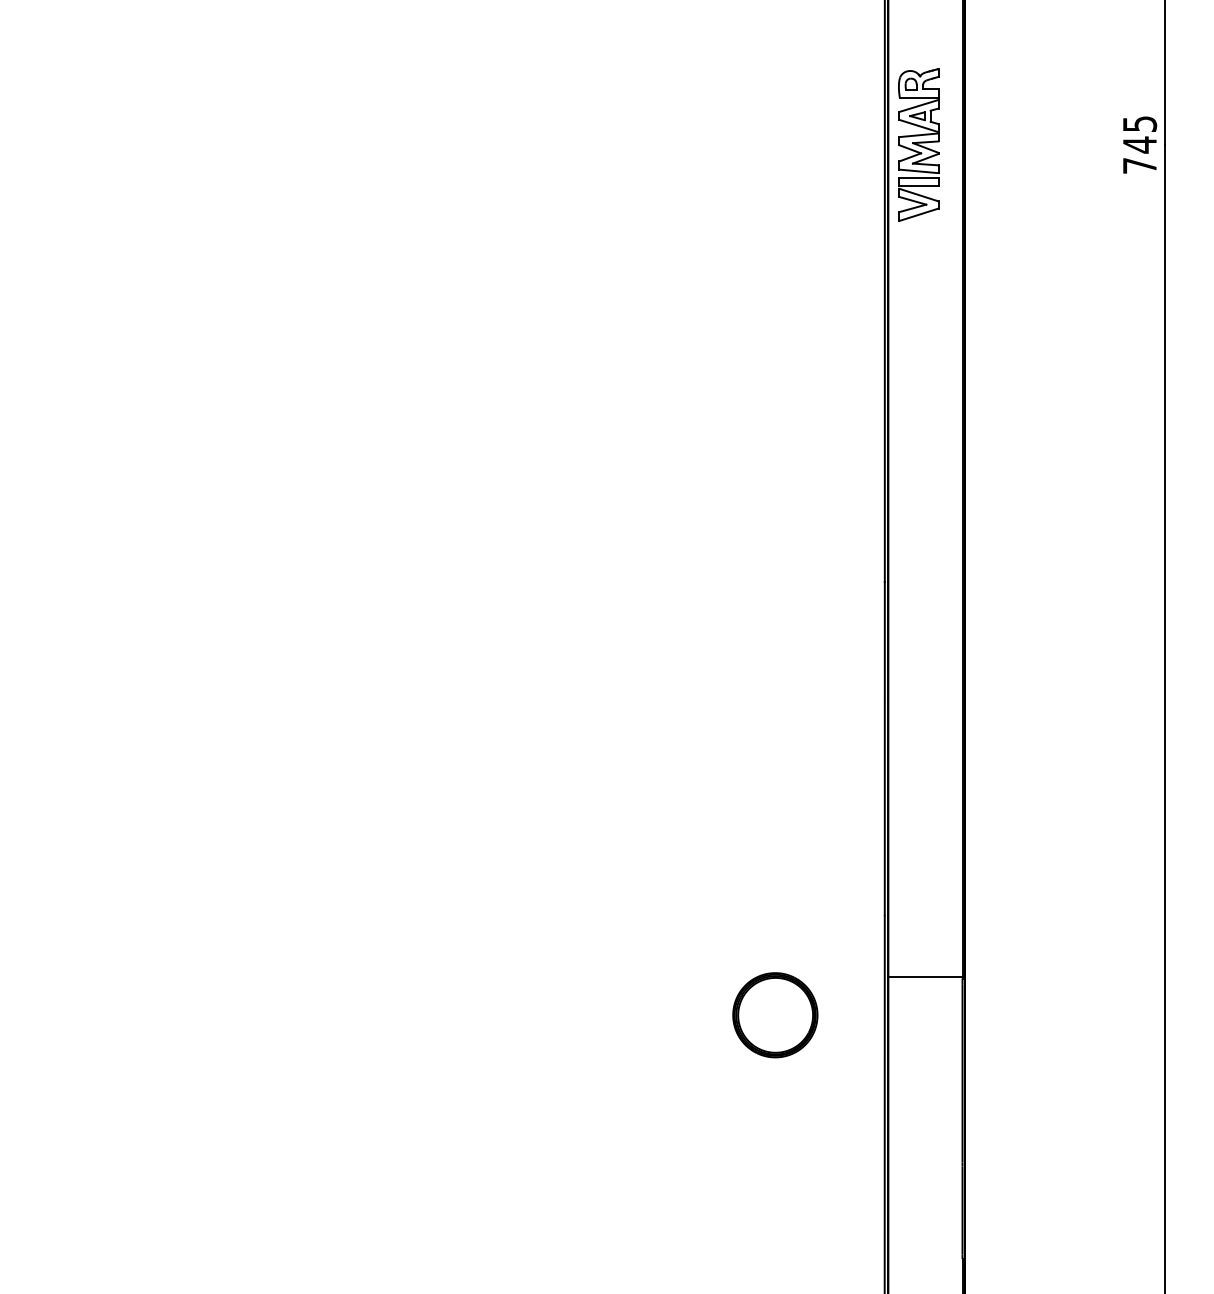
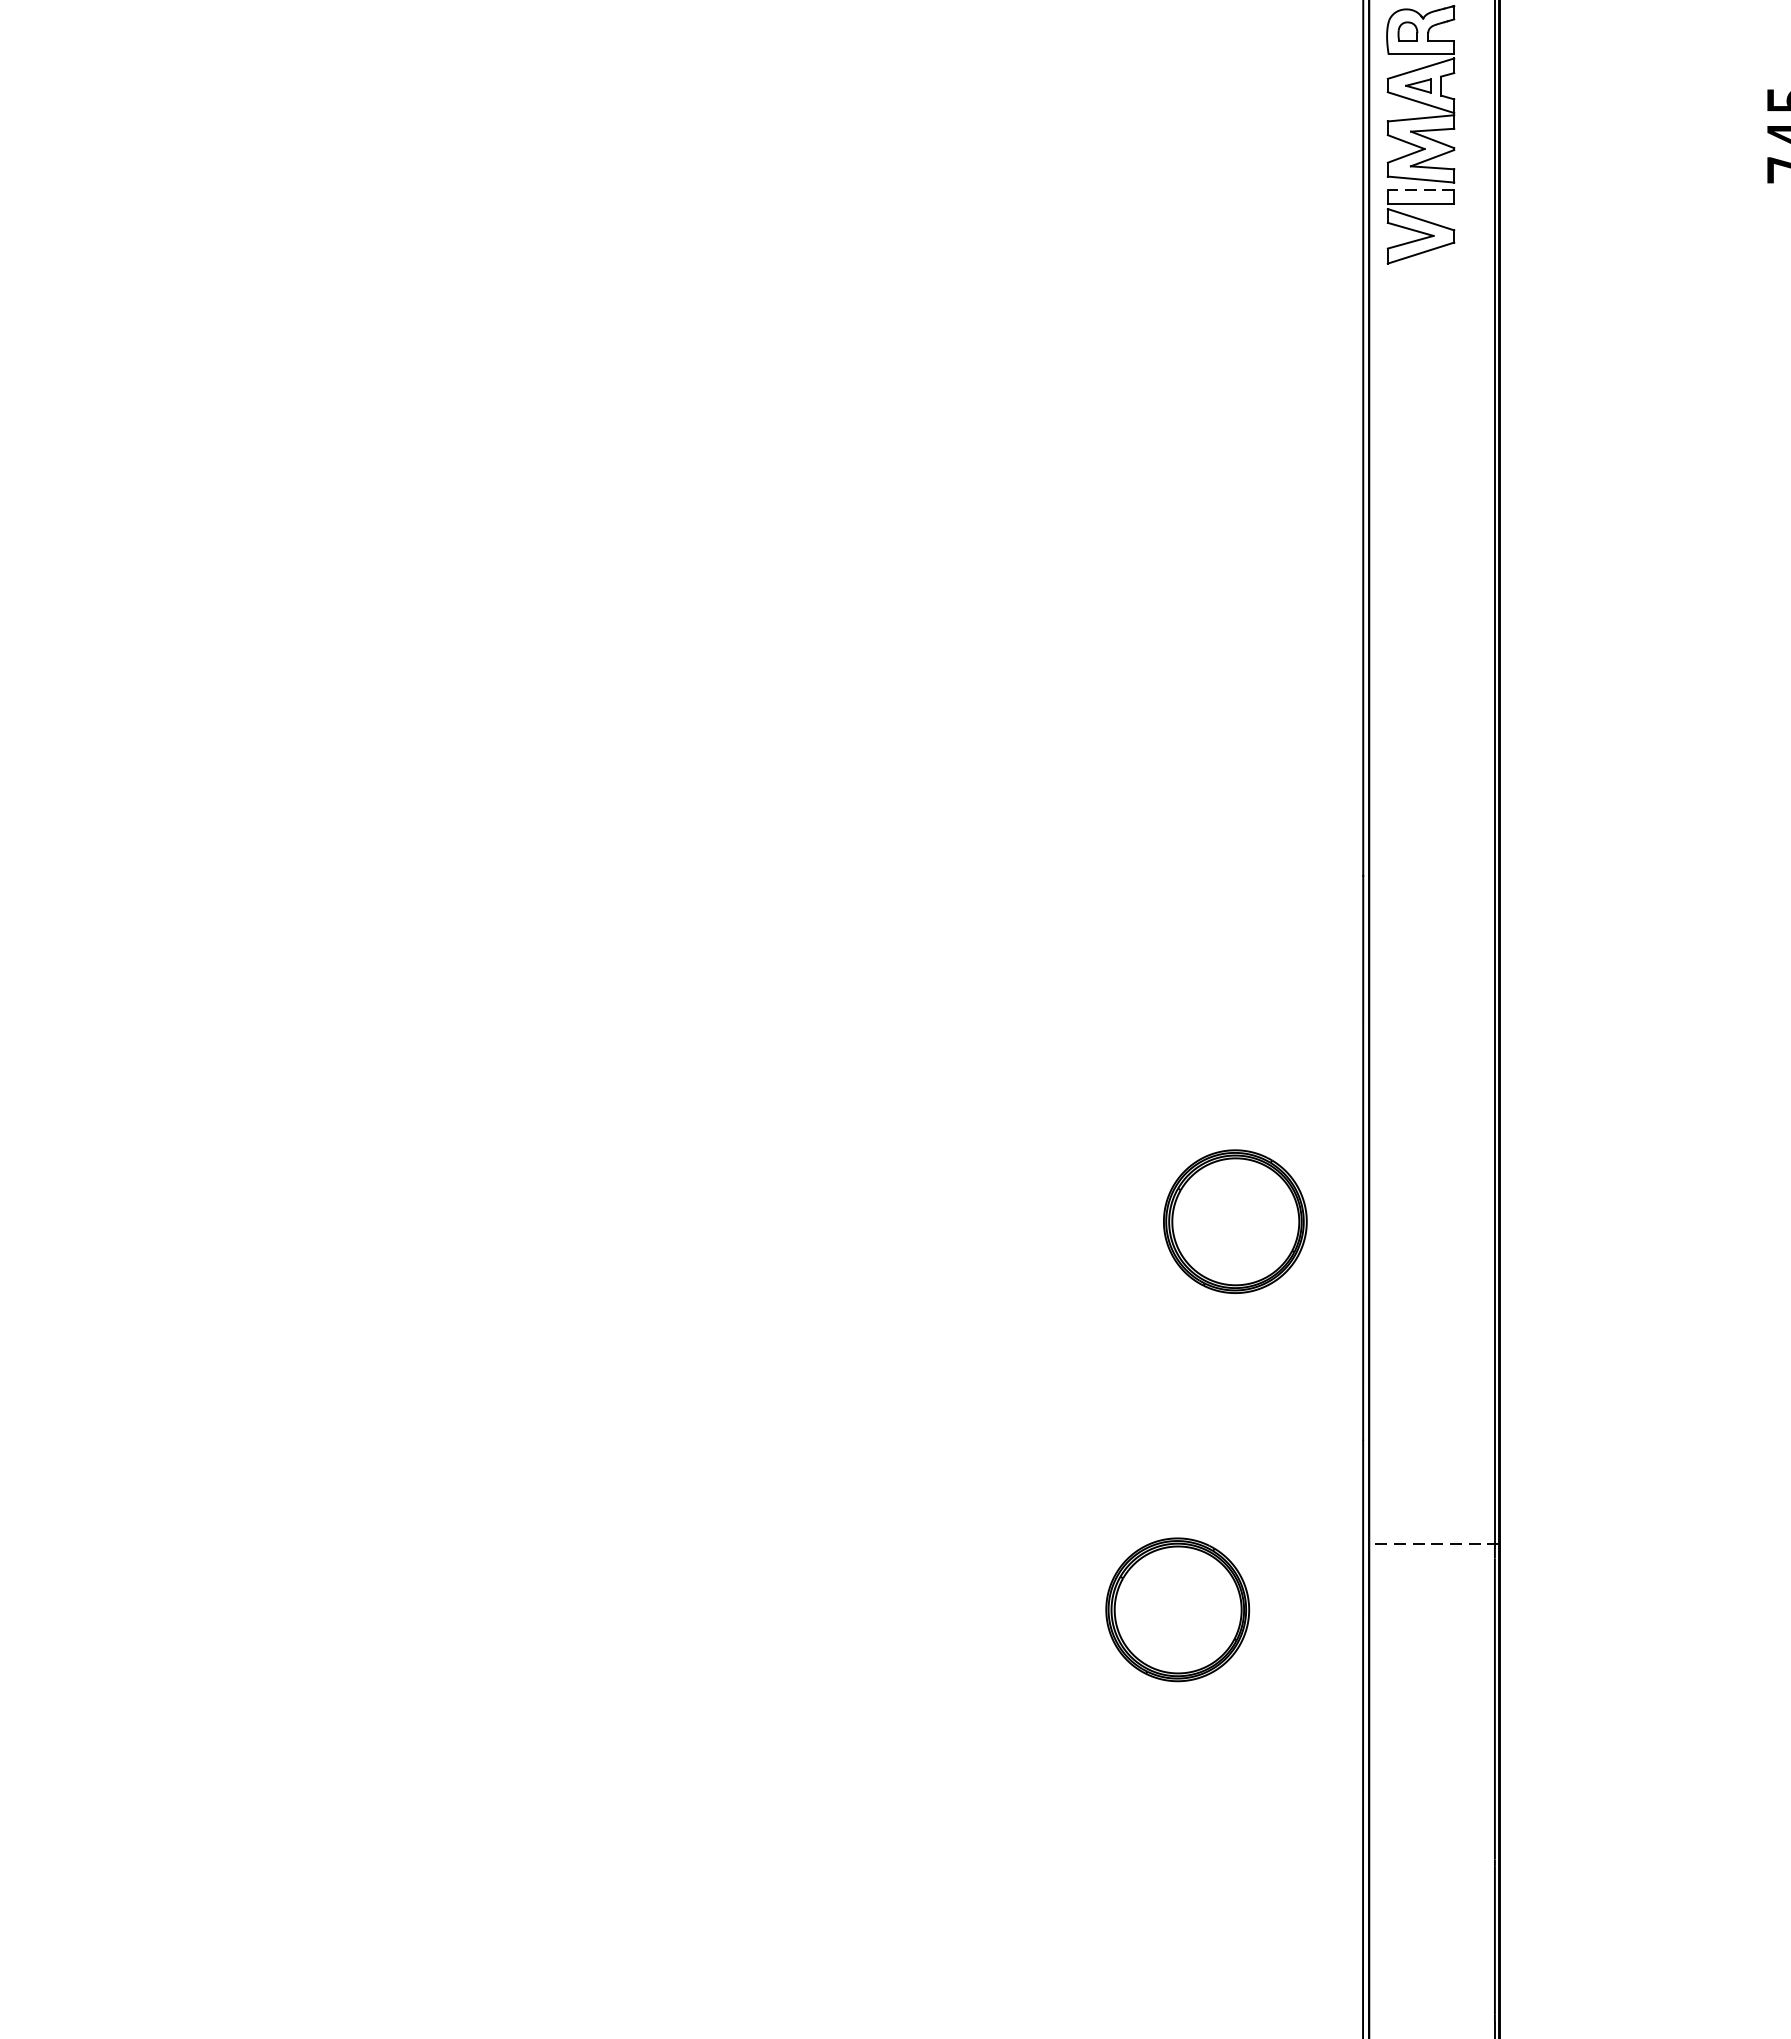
line: (918, 177) -> (1420, 189), solid -> dashed
part: (809, 786) -> (1235, 1222), added
line: (926, 976) -> (1433, 1544), solid -> dashed

